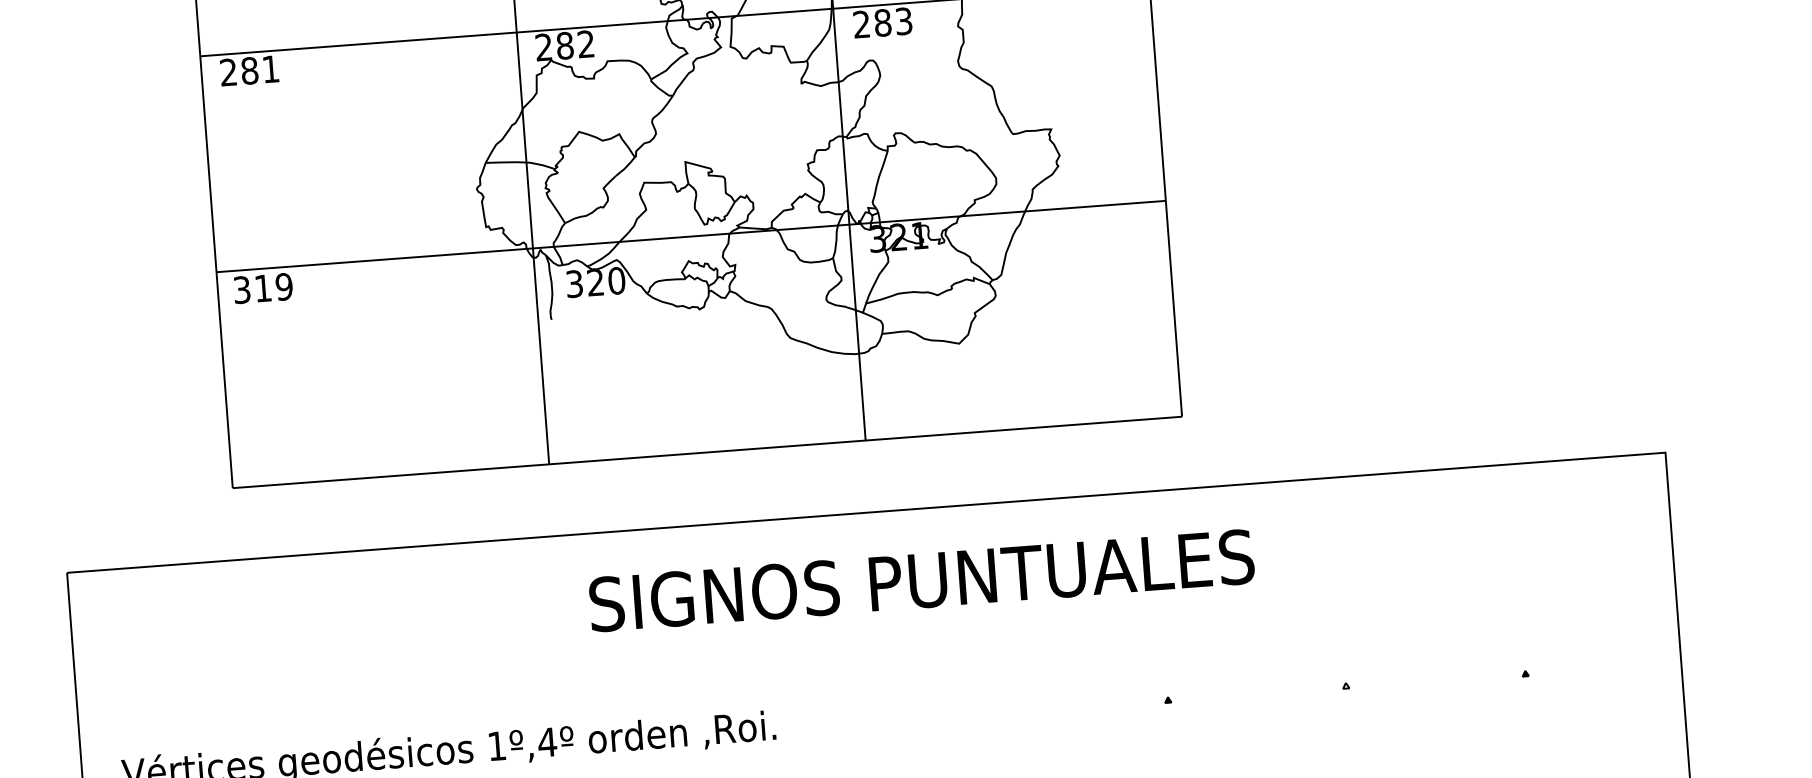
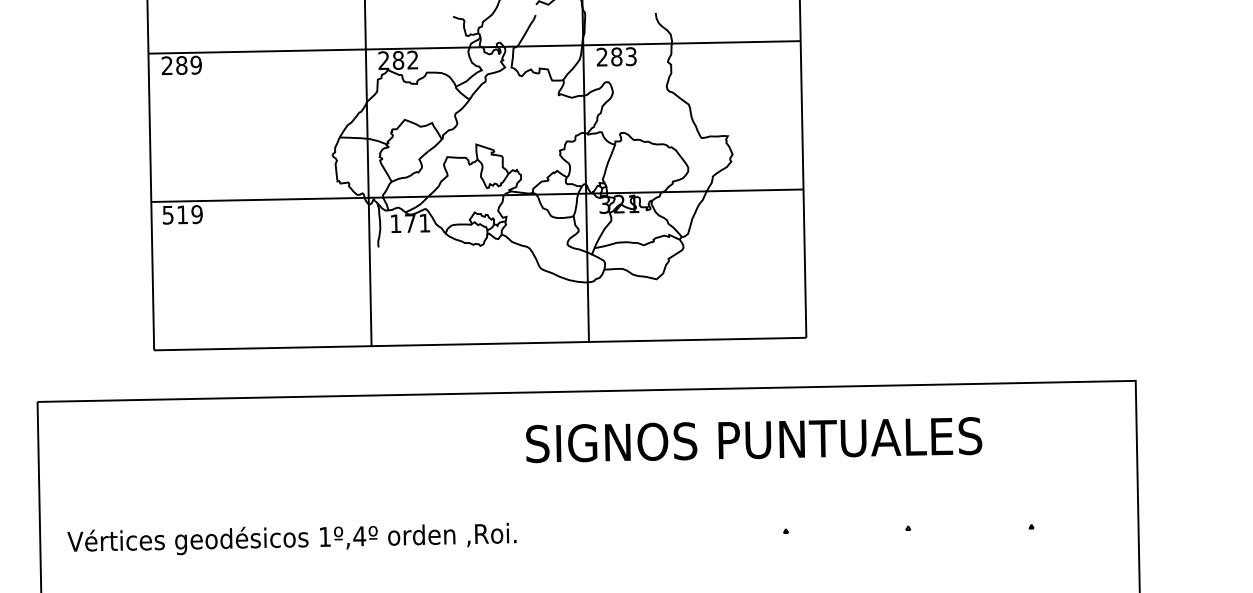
text: (269, 68) -> (195, 64), 281 -> 289
text: (595, 282) -> (410, 223), 320 -> 171
text: (242, 289) -> (168, 214), 319 -> 519
text: (922, 581) -> (754, 440), moved

